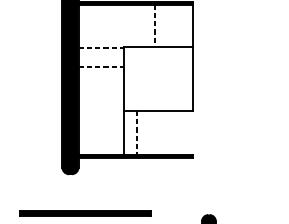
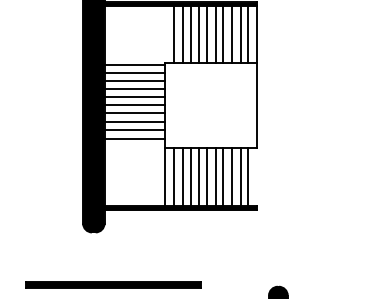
line: (130, 25) -> (174, 34), added
line: (137, 25) -> (183, 34), added
line: (142, 25) -> (190, 34), added
line: (149, 25) -> (199, 34), added
line: (155, 25) -> (207, 34), dashed -> solid
line: (161, 25) -> (215, 34), added
line: (167, 25) -> (223, 34), added
line: (174, 25) -> (232, 34), added
line: (180, 25) -> (240, 34), added
line: (186, 25) -> (248, 34), added
line: (101, 48) -> (135, 64), dashed -> solid
line: (100, 54) -> (134, 72), added
line: (100, 60) -> (134, 80), added
line: (101, 66) -> (135, 88), dashed -> solid
line: (100, 72) -> (134, 97), added
line: (100, 78) -> (134, 105), added
line: (100, 84) -> (134, 113), added
line: (100, 90) -> (134, 121), added
line: (100, 96) -> (134, 129), added
line: (100, 103) -> (134, 138), added
line: (130, 132) -> (174, 176), added
line: (142, 132) -> (190, 176), added
line: (149, 132) -> (199, 176), added
line: (155, 132) -> (207, 176), added
line: (161, 132) -> (215, 176), added
line: (167, 132) -> (223, 176), added
line: (174, 132) -> (232, 176), added
line: (180, 132) -> (240, 176), added
line: (186, 132) -> (248, 176), added
line: (137, 133) -> (183, 177), dashed -> solid

